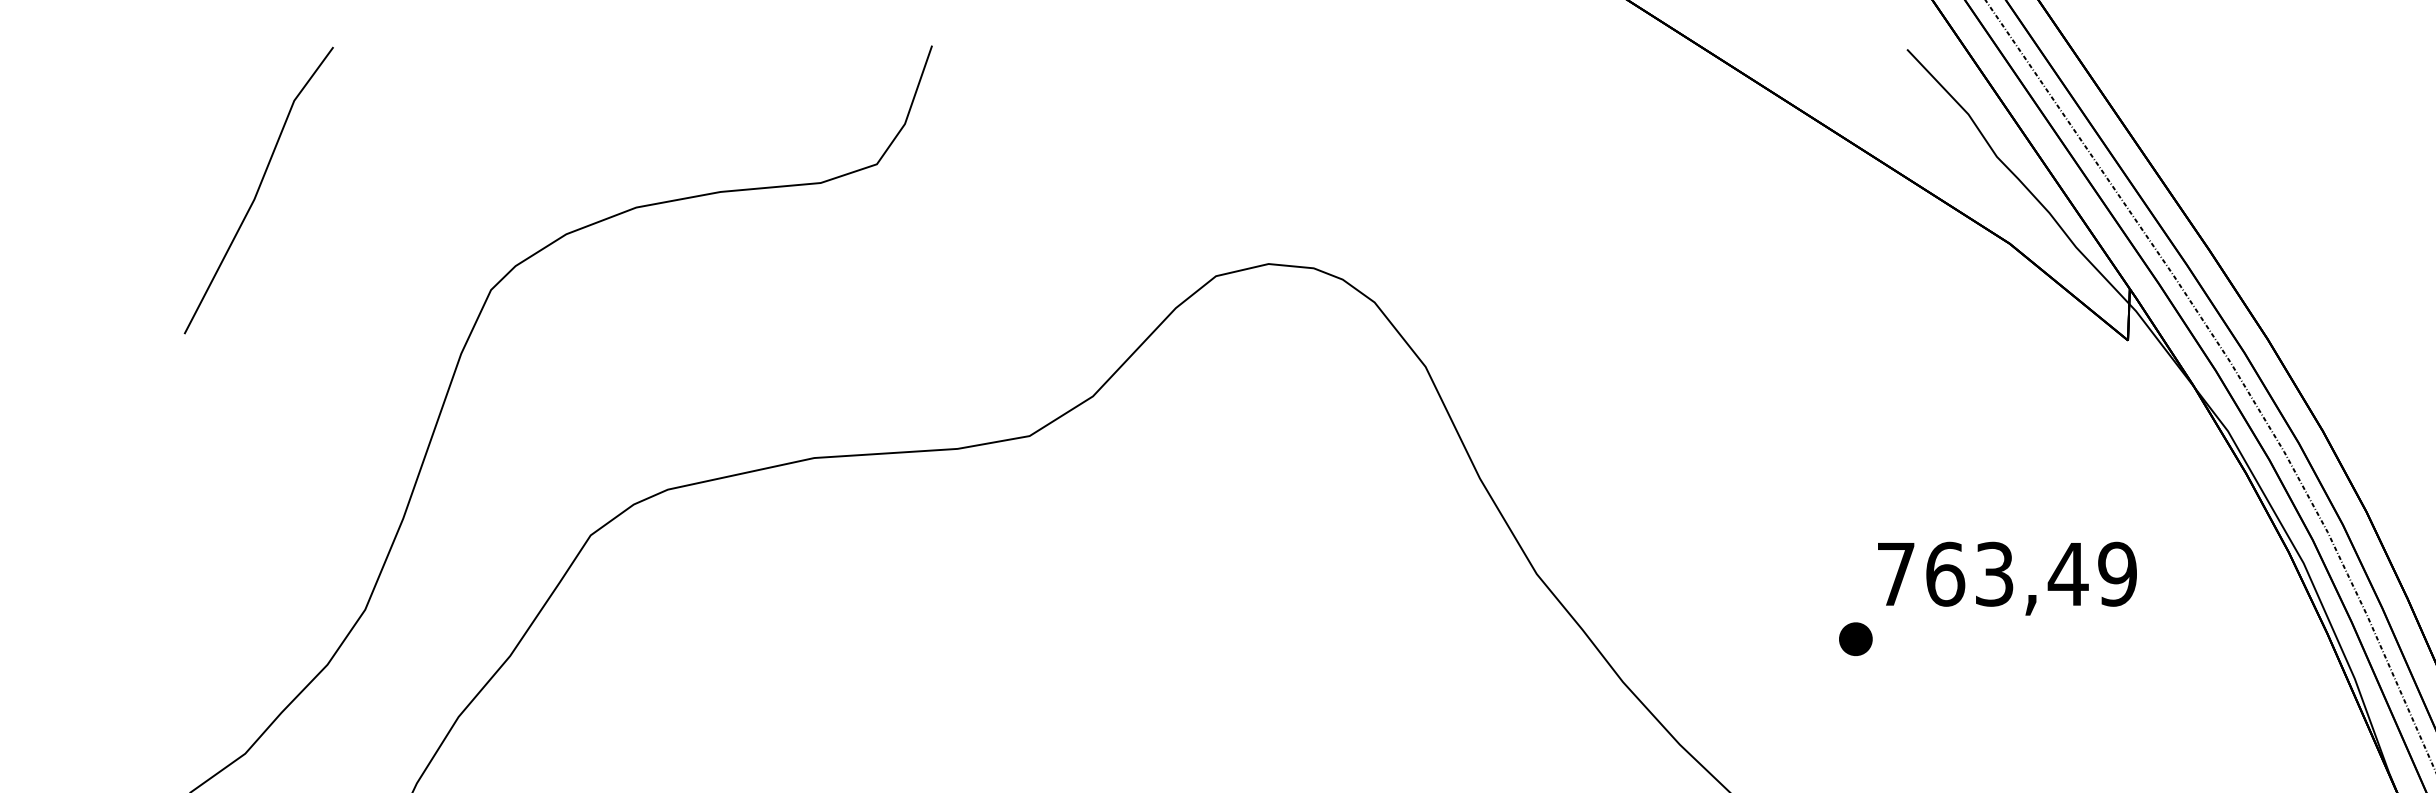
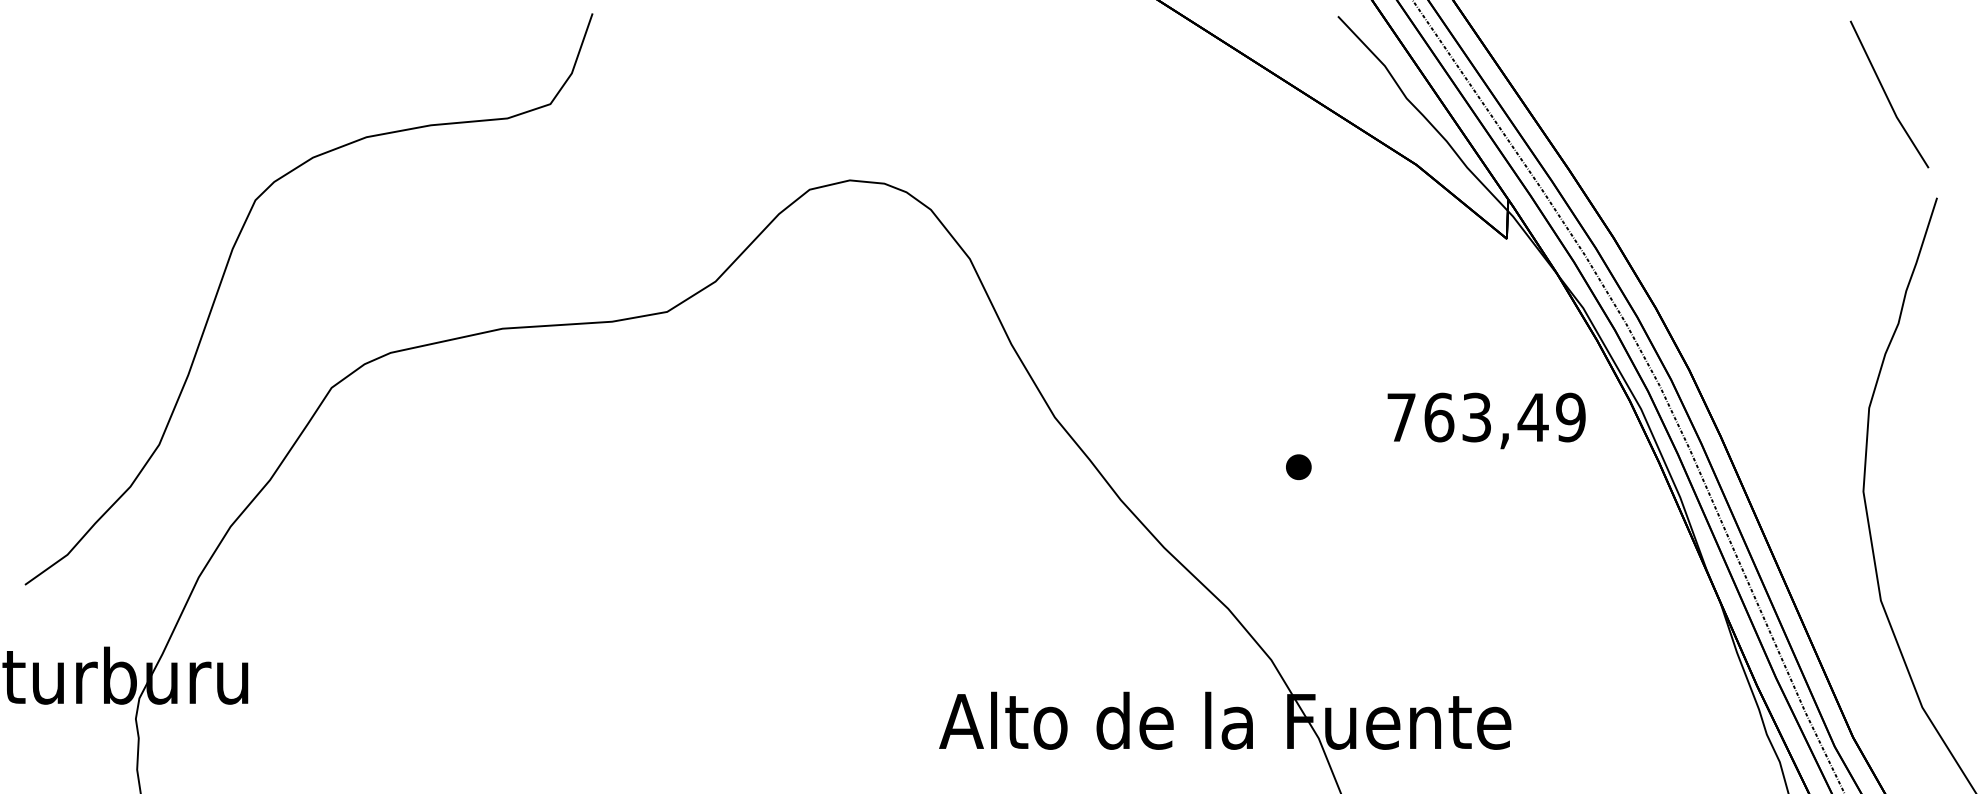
line: (258, 190) -> (77, 124), removed
text: (2007, 578) -> (1486, 420), moved

